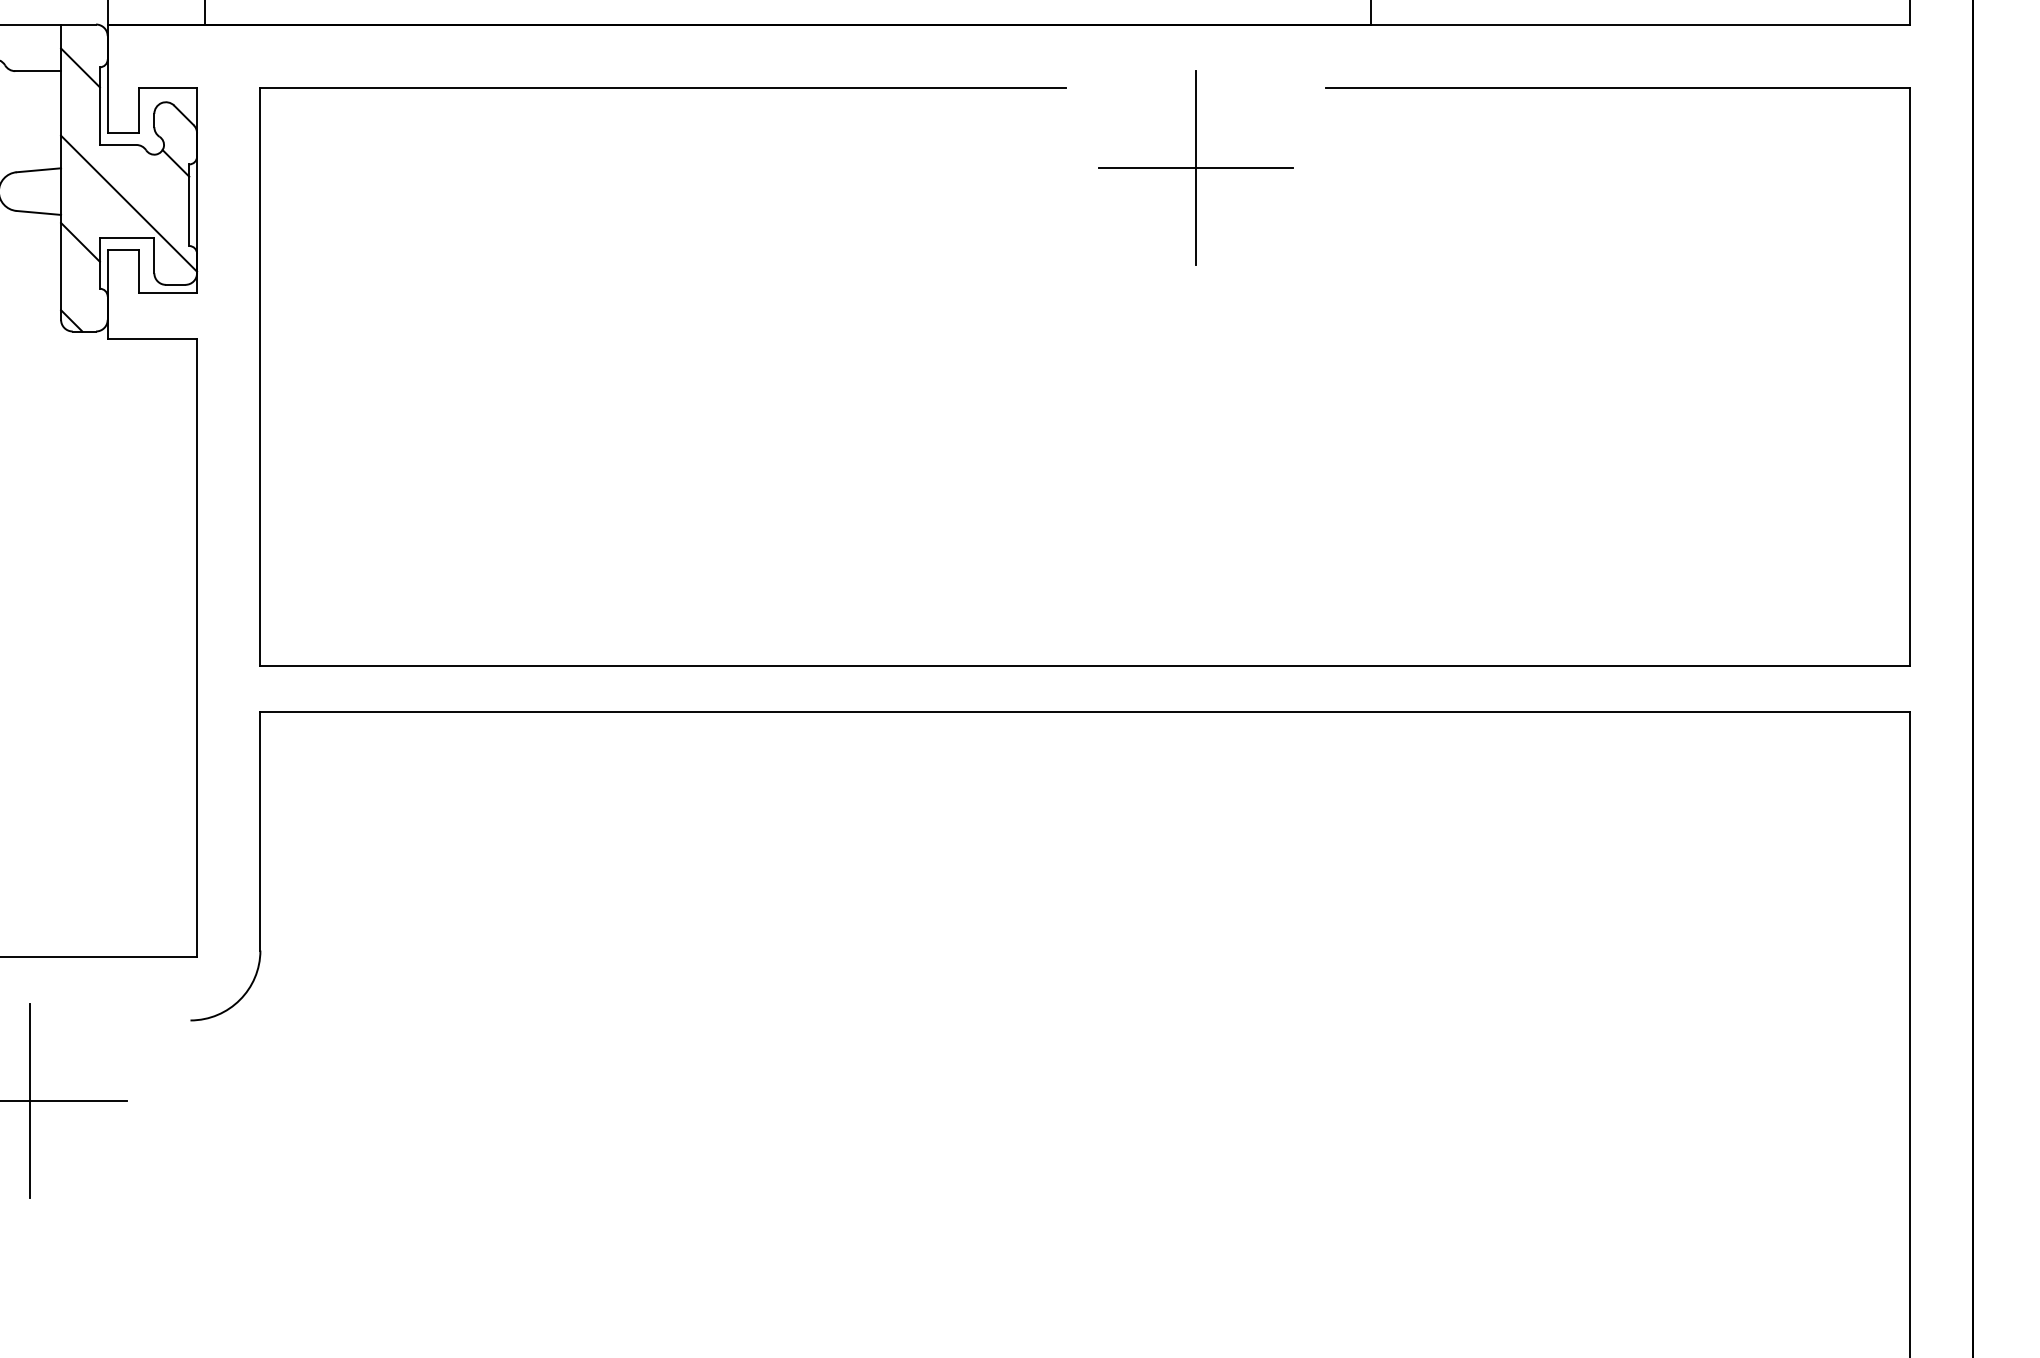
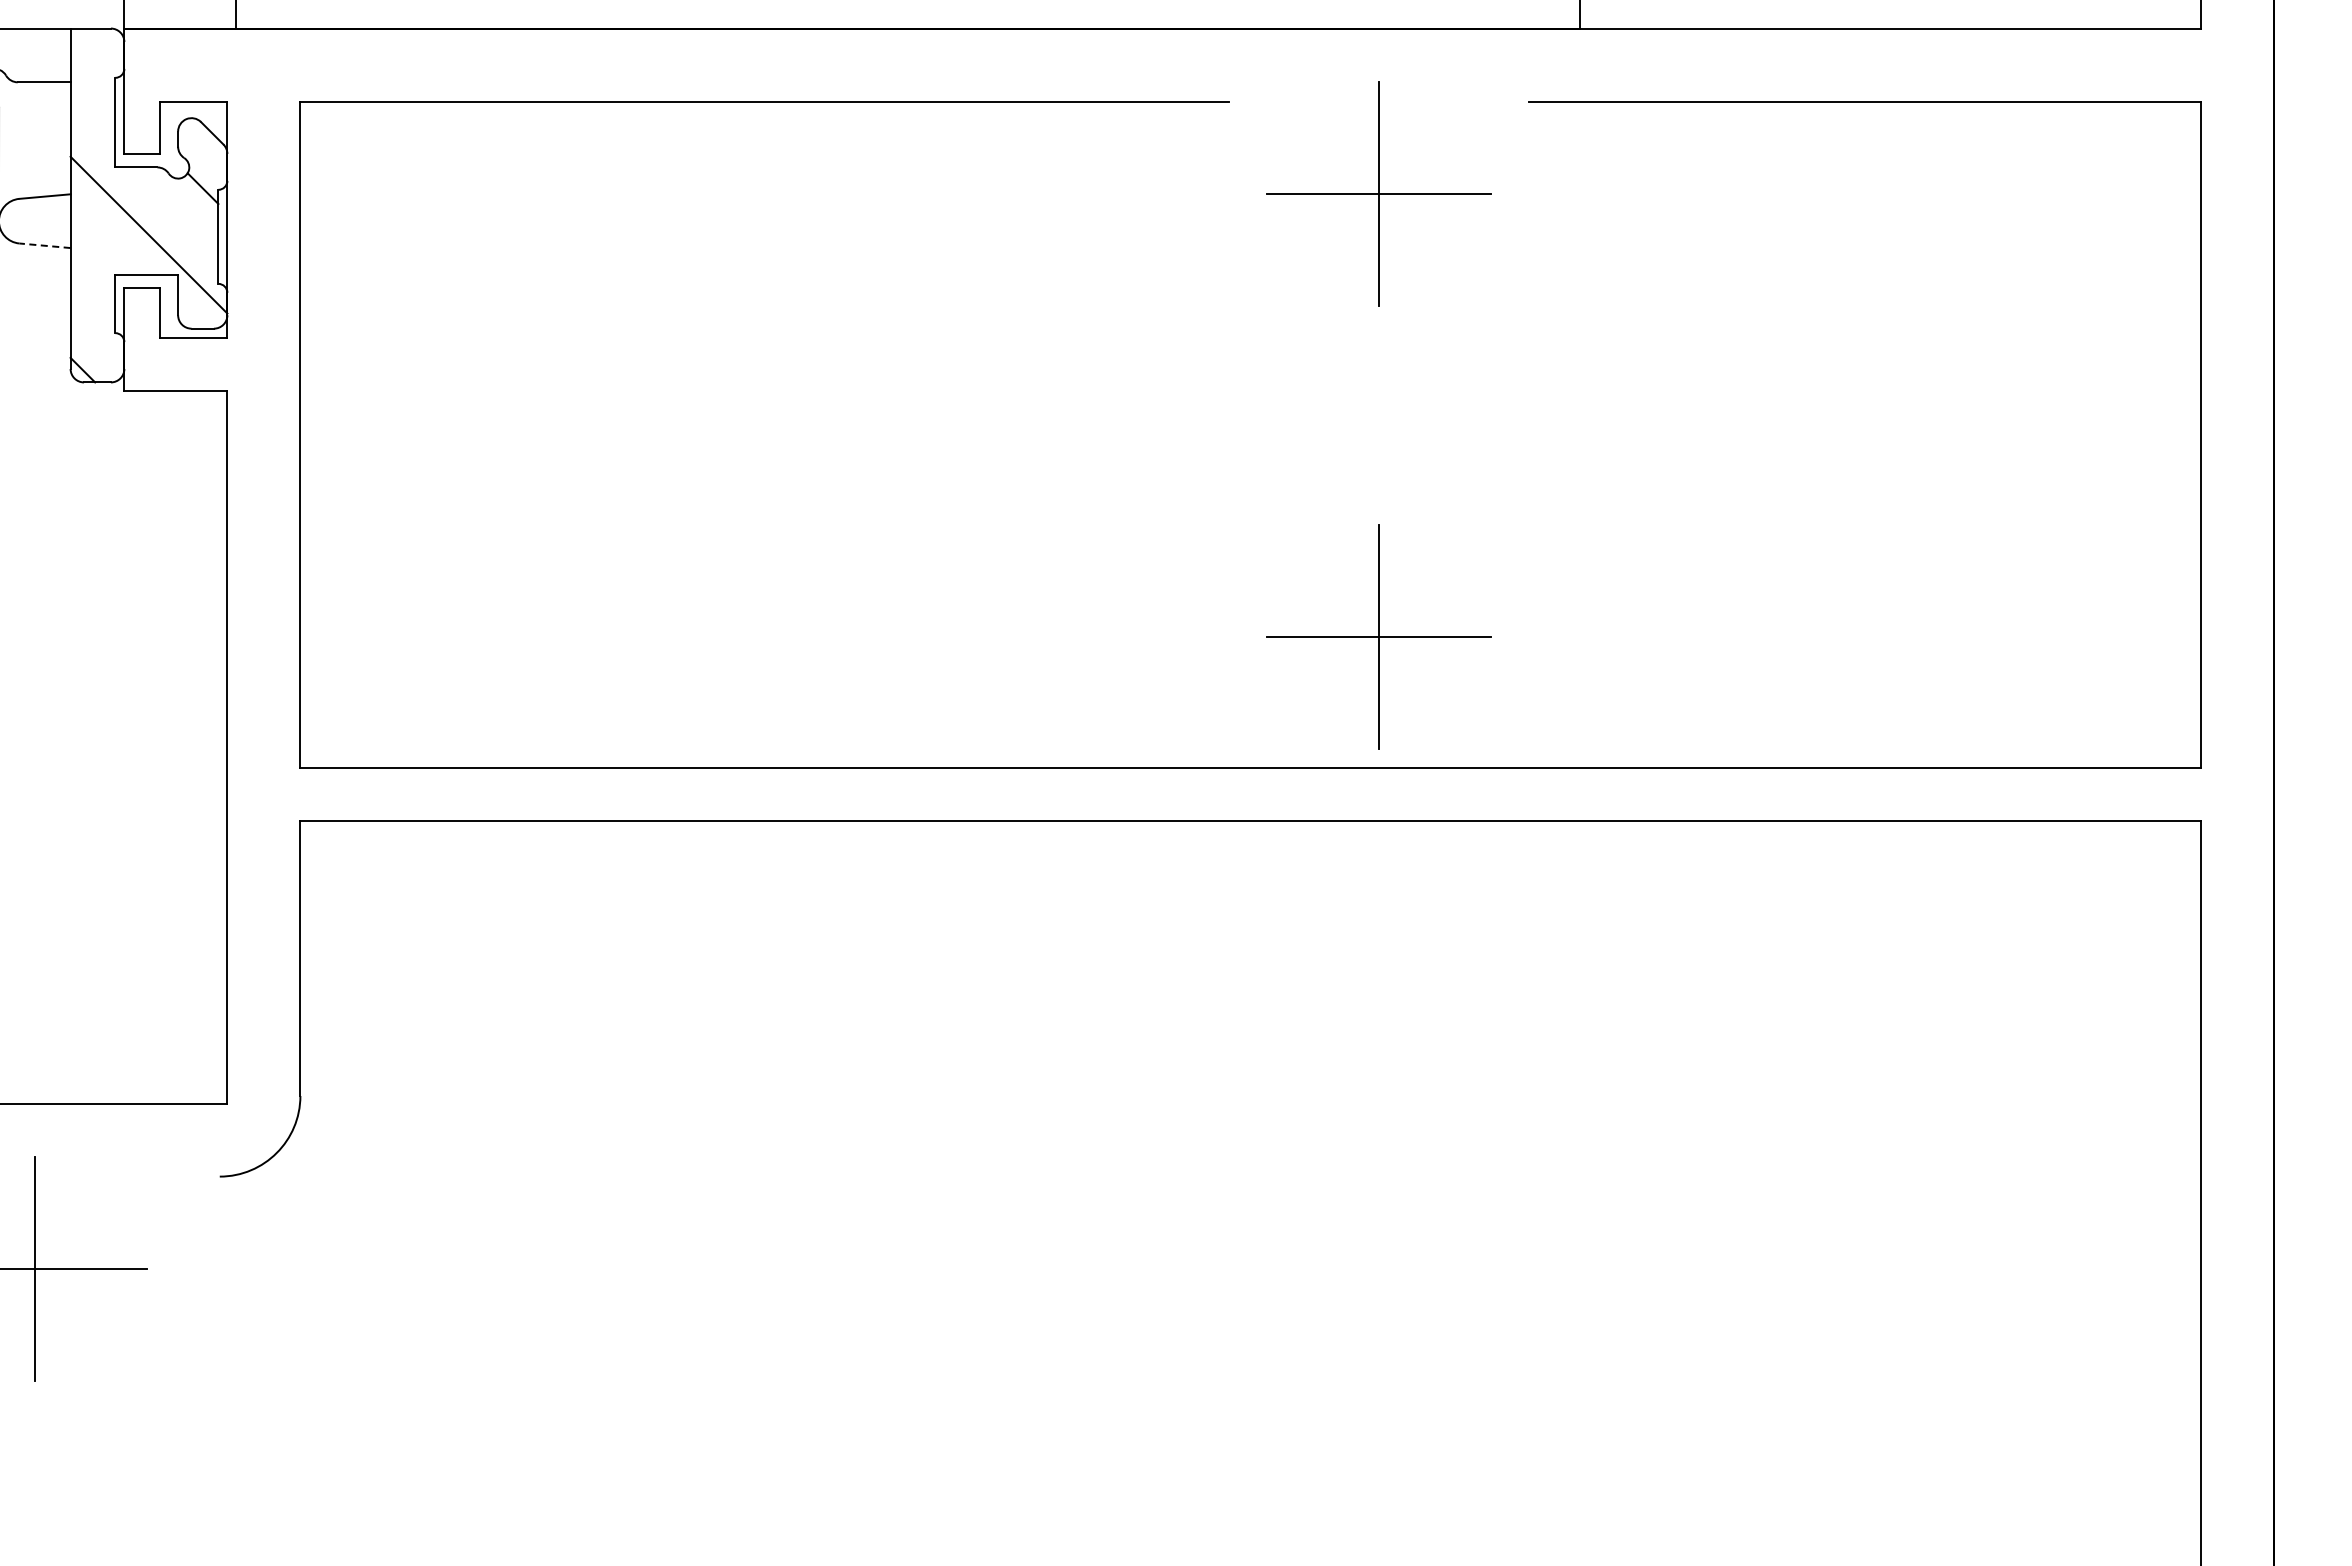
line: (80, 67) -> (92, 78), removed
line: (39, 212) -> (45, 245), solid -> dashed
line: (80, 242) -> (92, 279), removed
part: (1195, 551) -> (1378, 636), added

